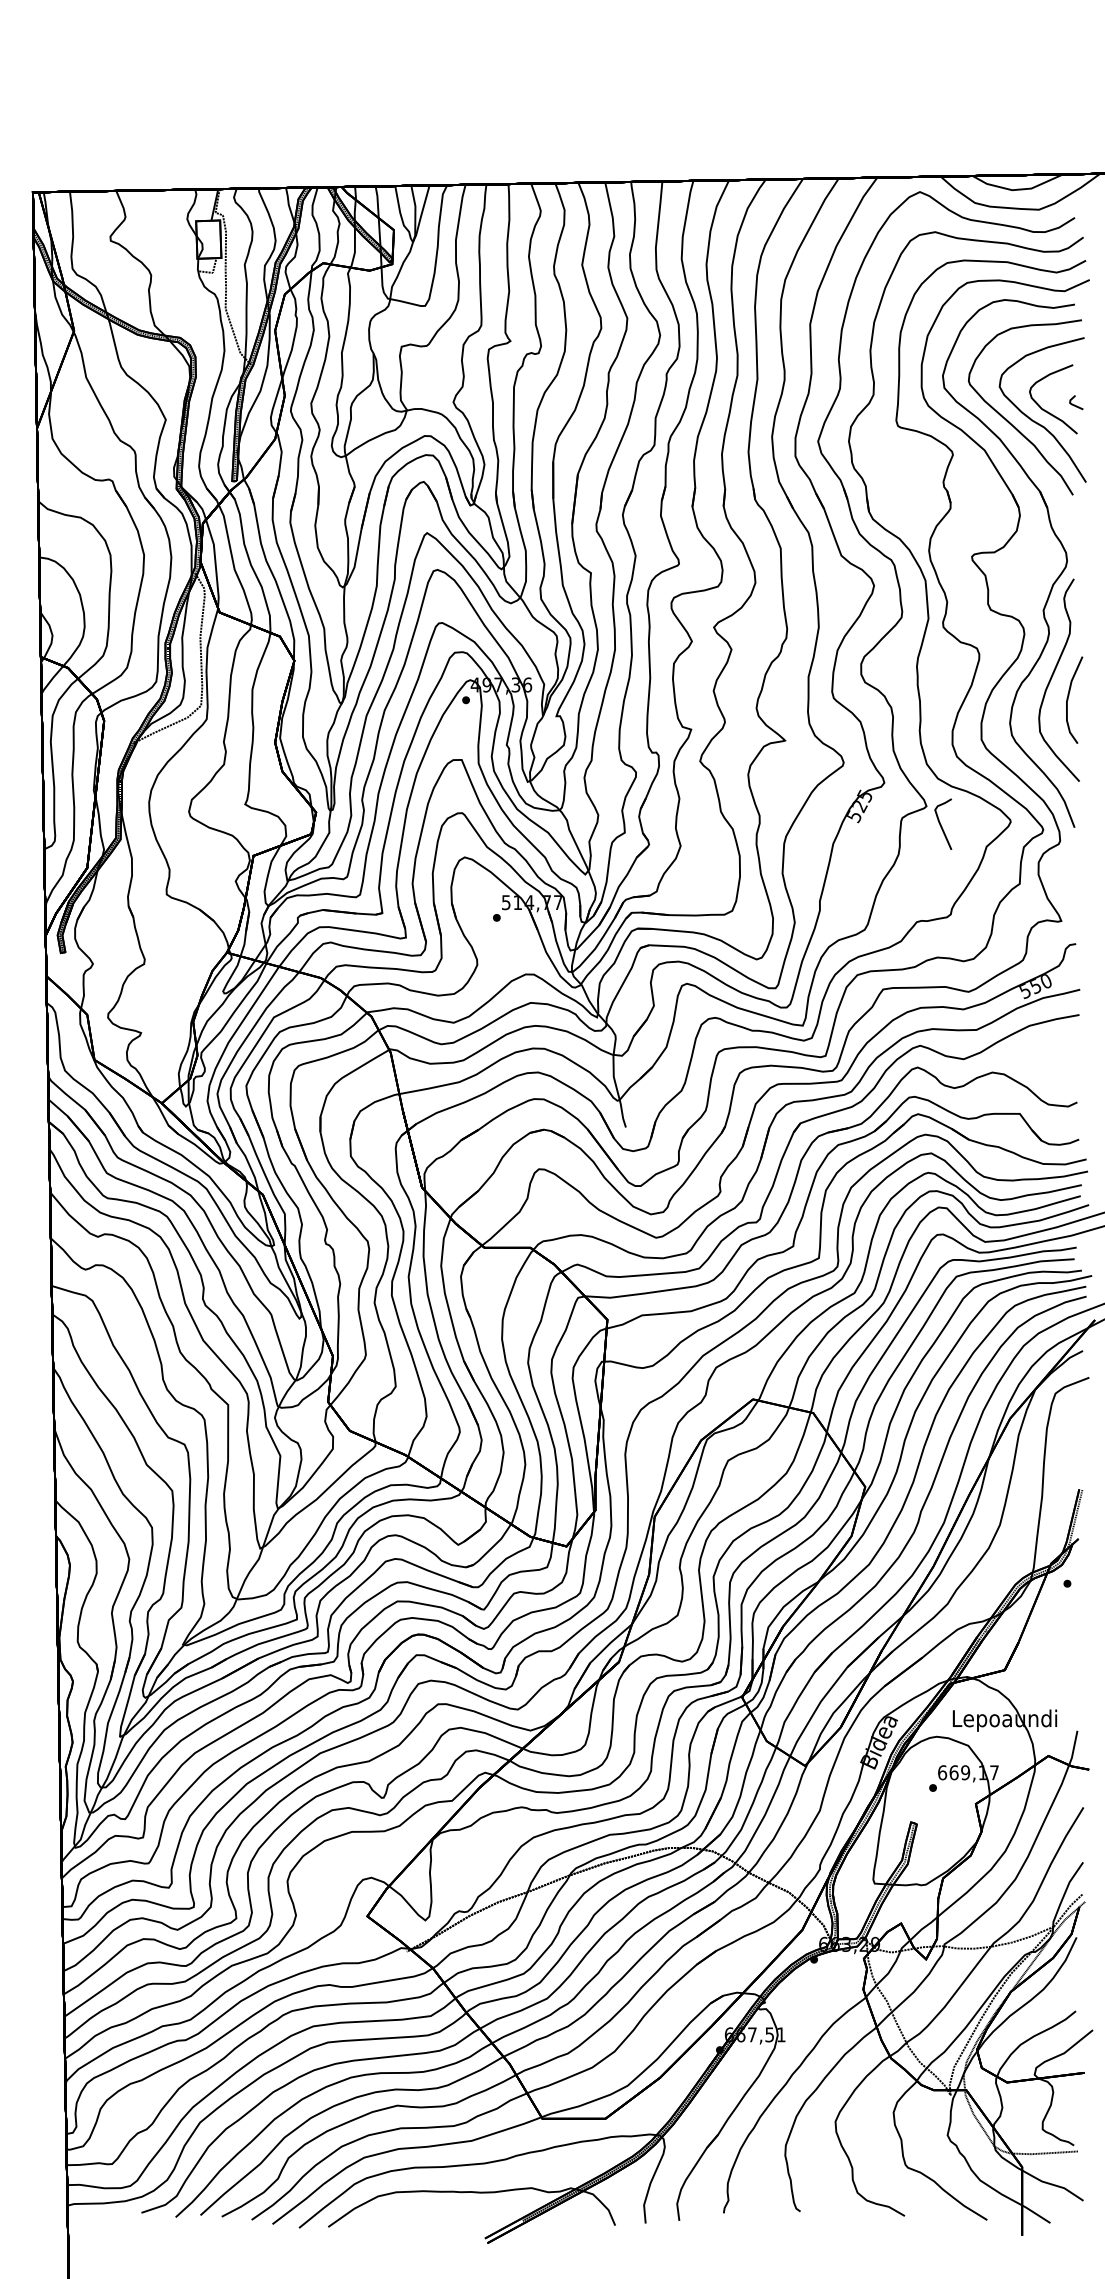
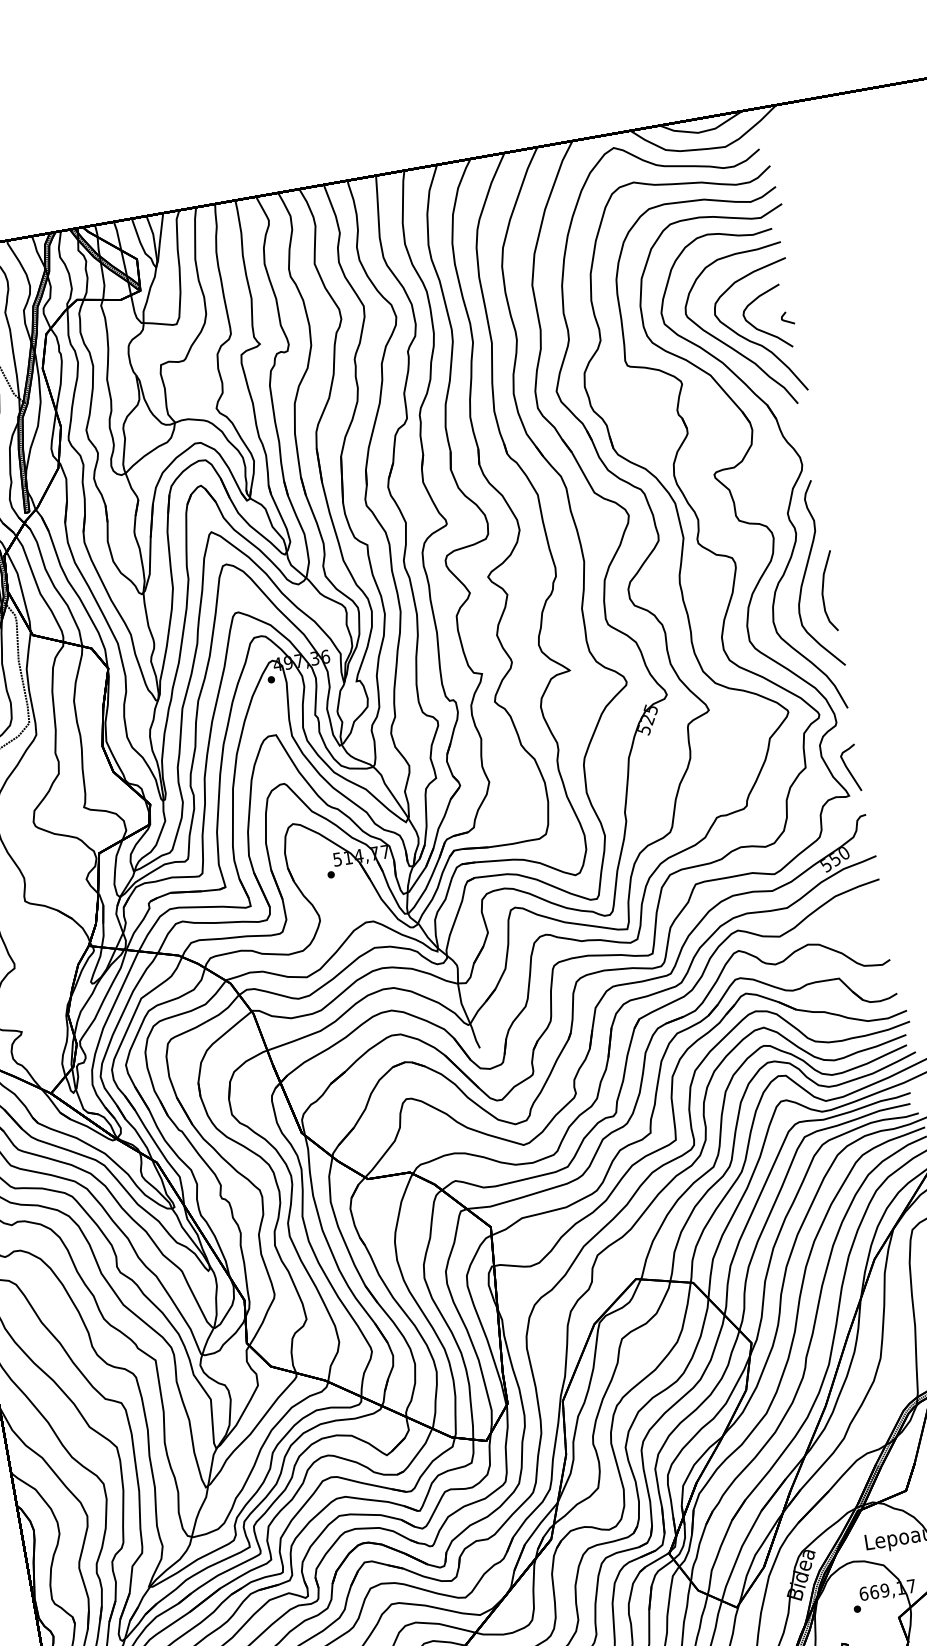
curve: (941, 824) -> (848, 769), moved

